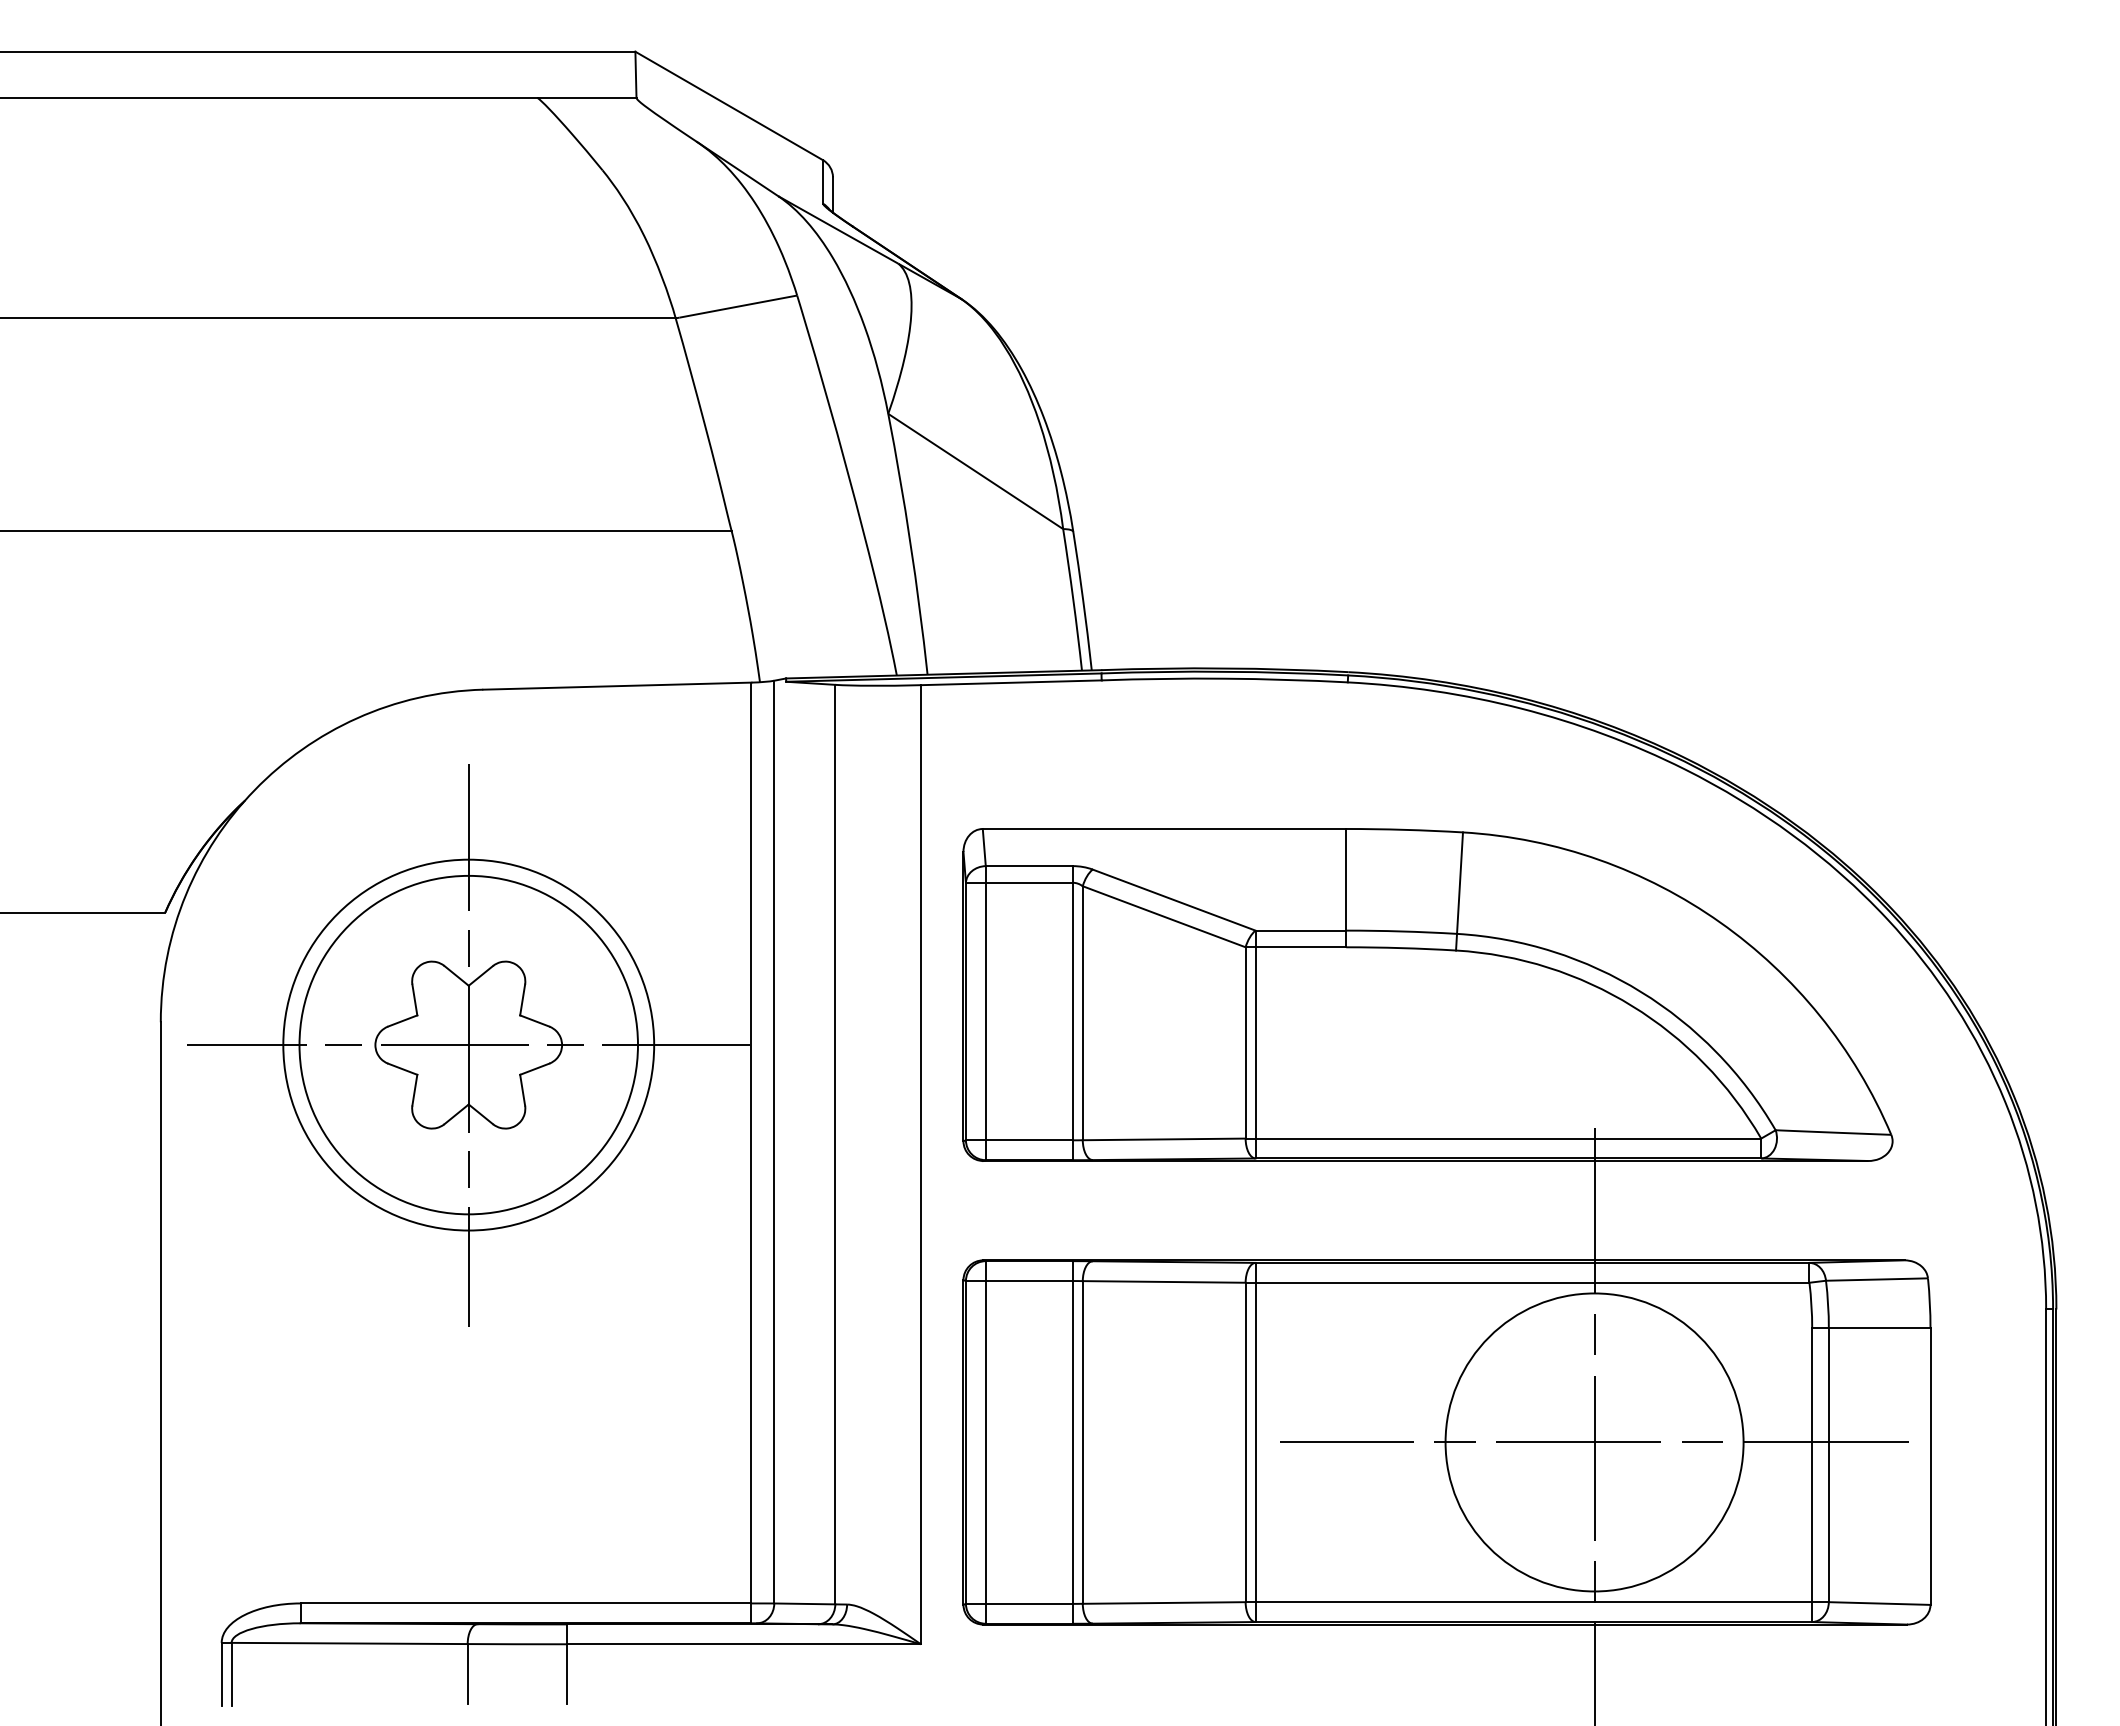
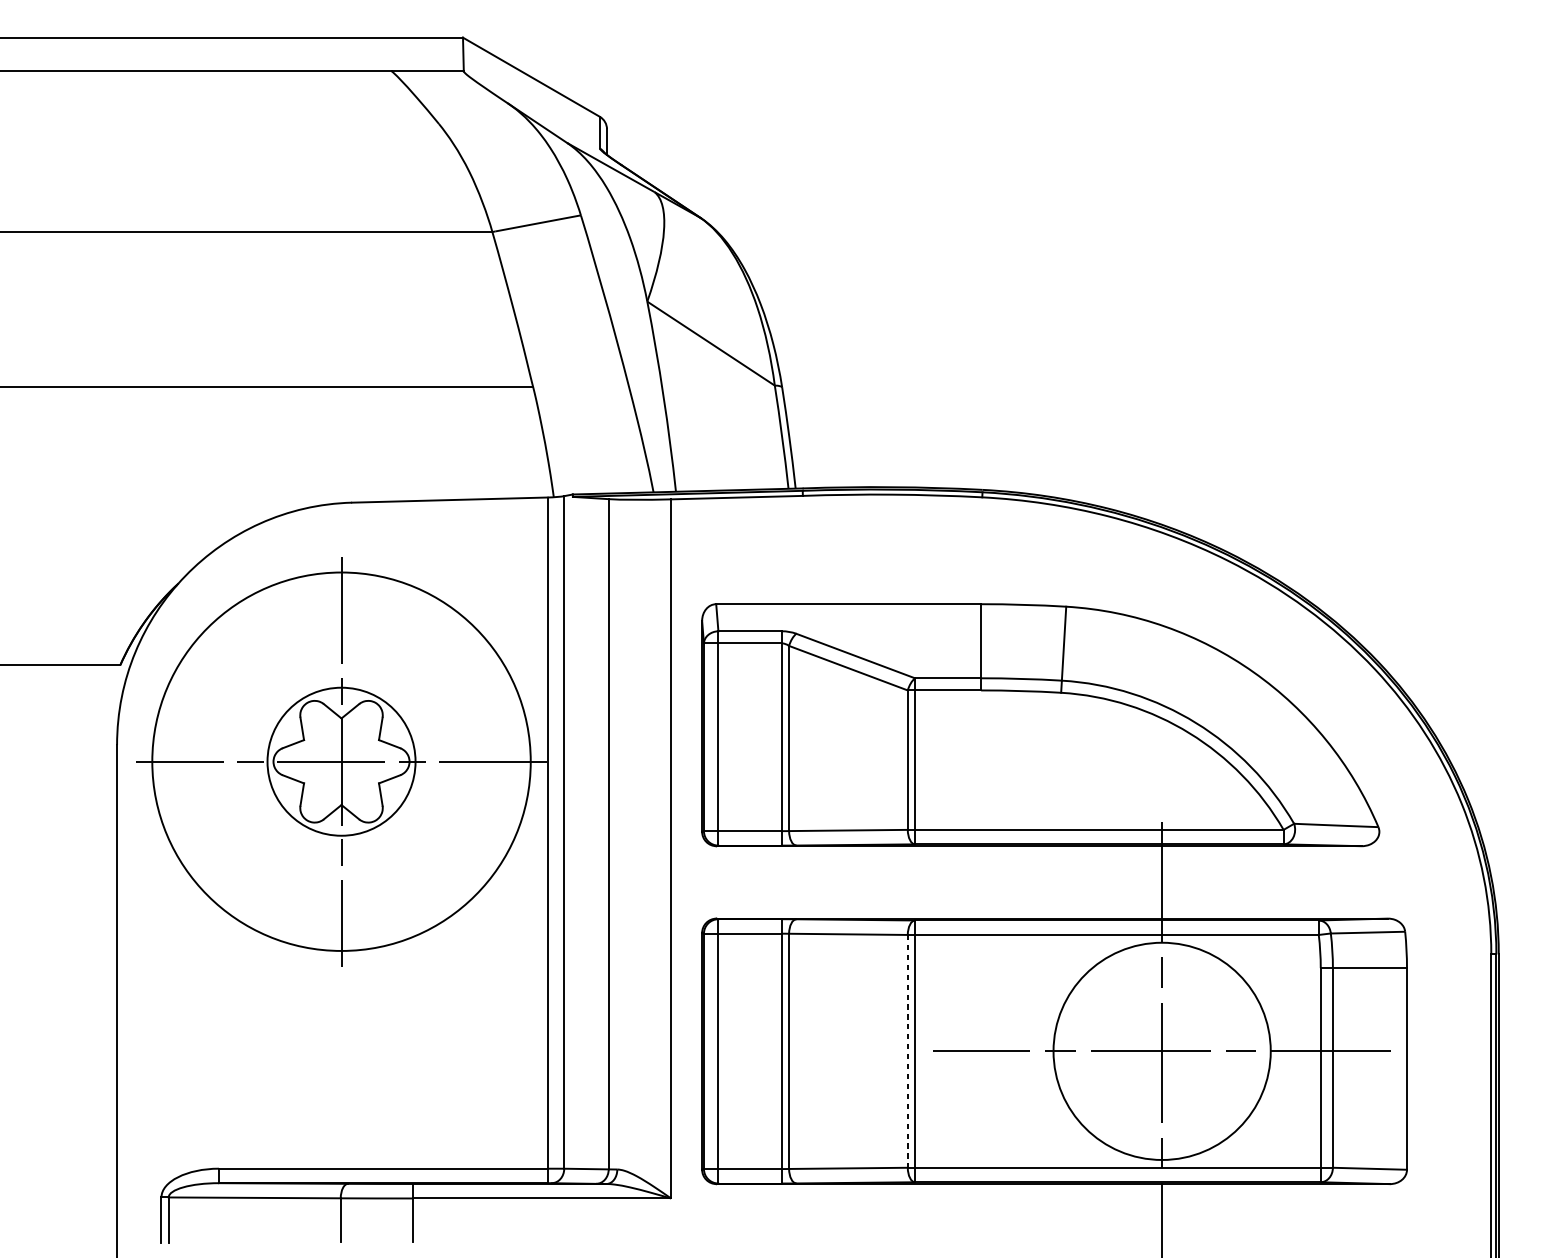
circle: (468, 1044) -> (341, 761), size x0.6
circle: (468, 1044) -> (341, 761), size x1.4
line: (1245, 1442) -> (907, 1051), solid -> dashed

